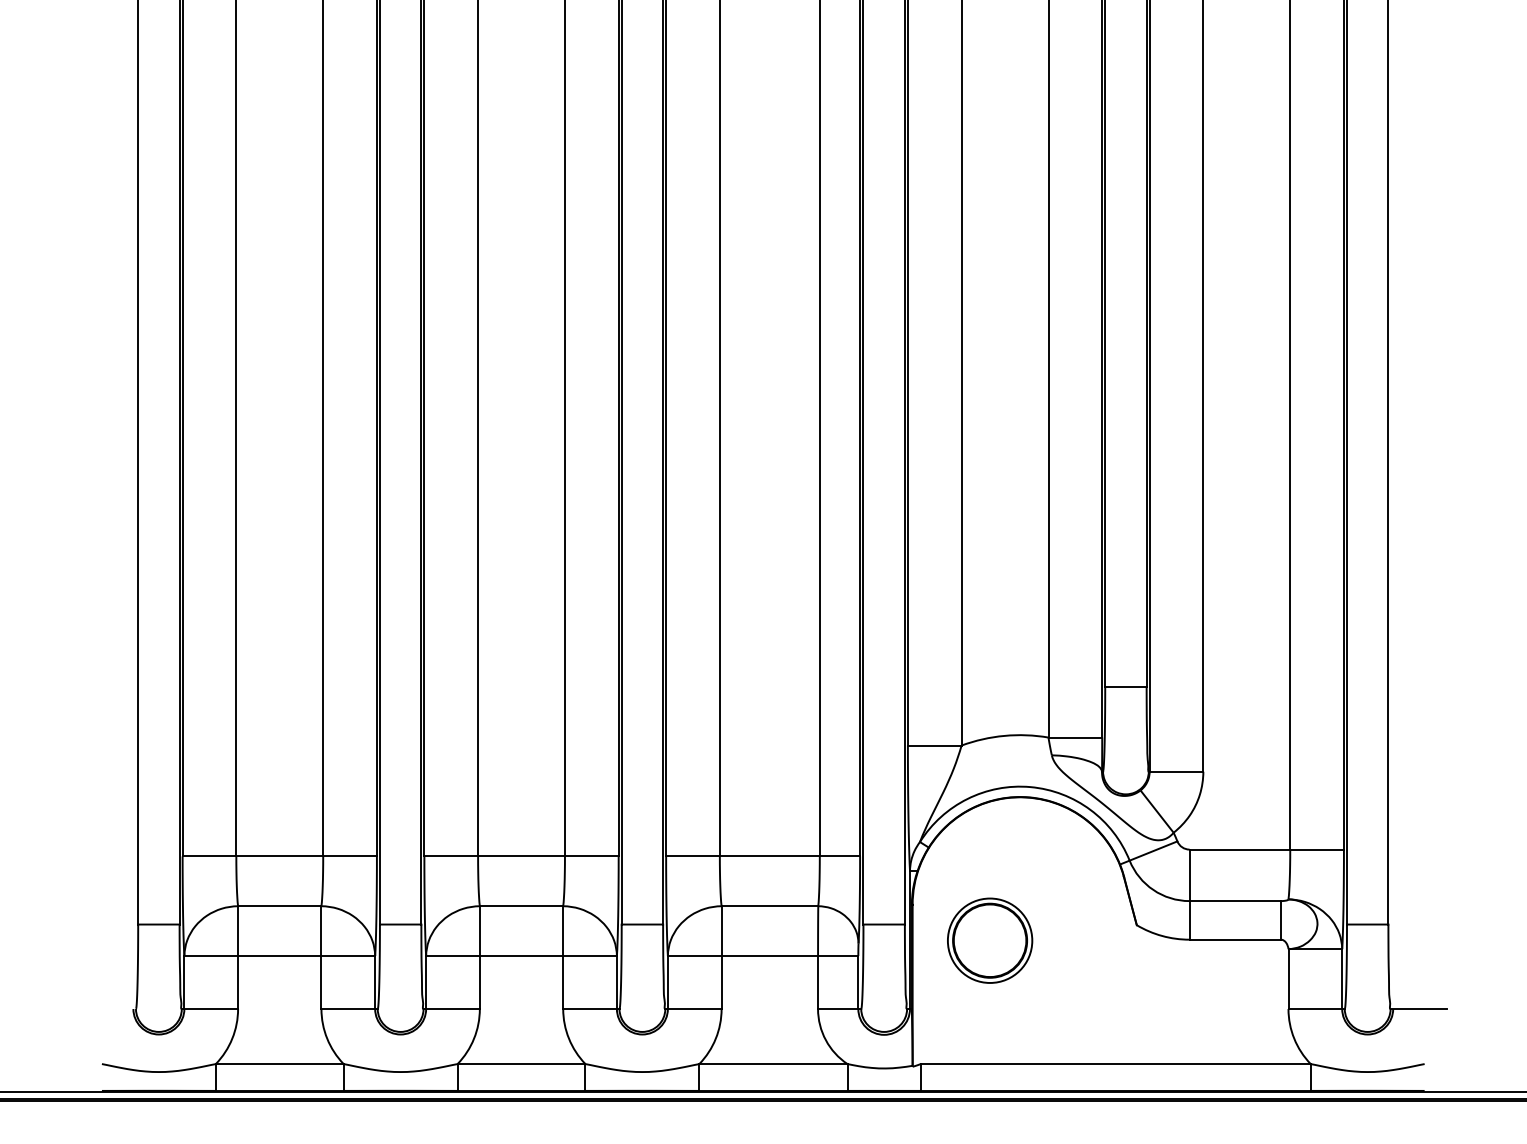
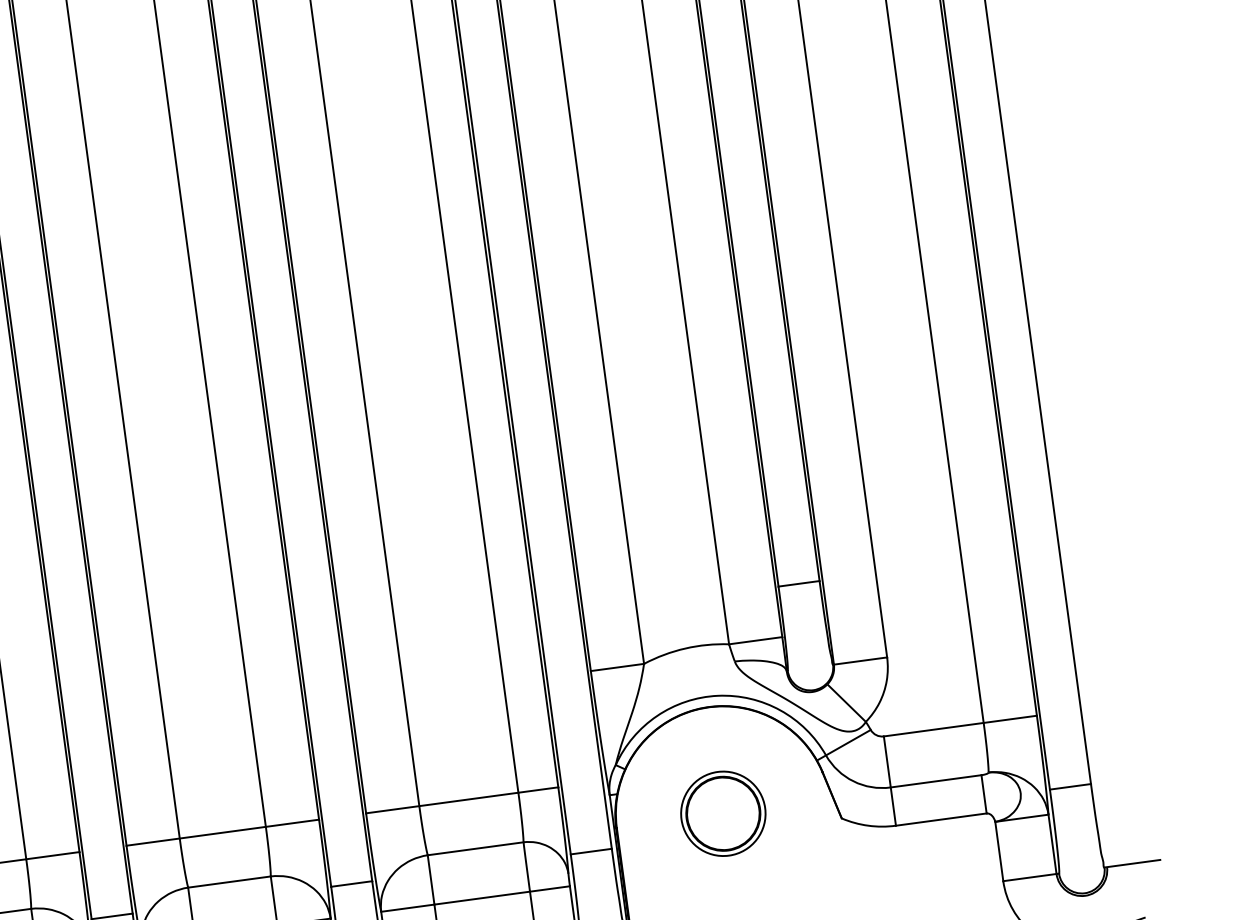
part: (990, 940) -> (723, 813), moved

